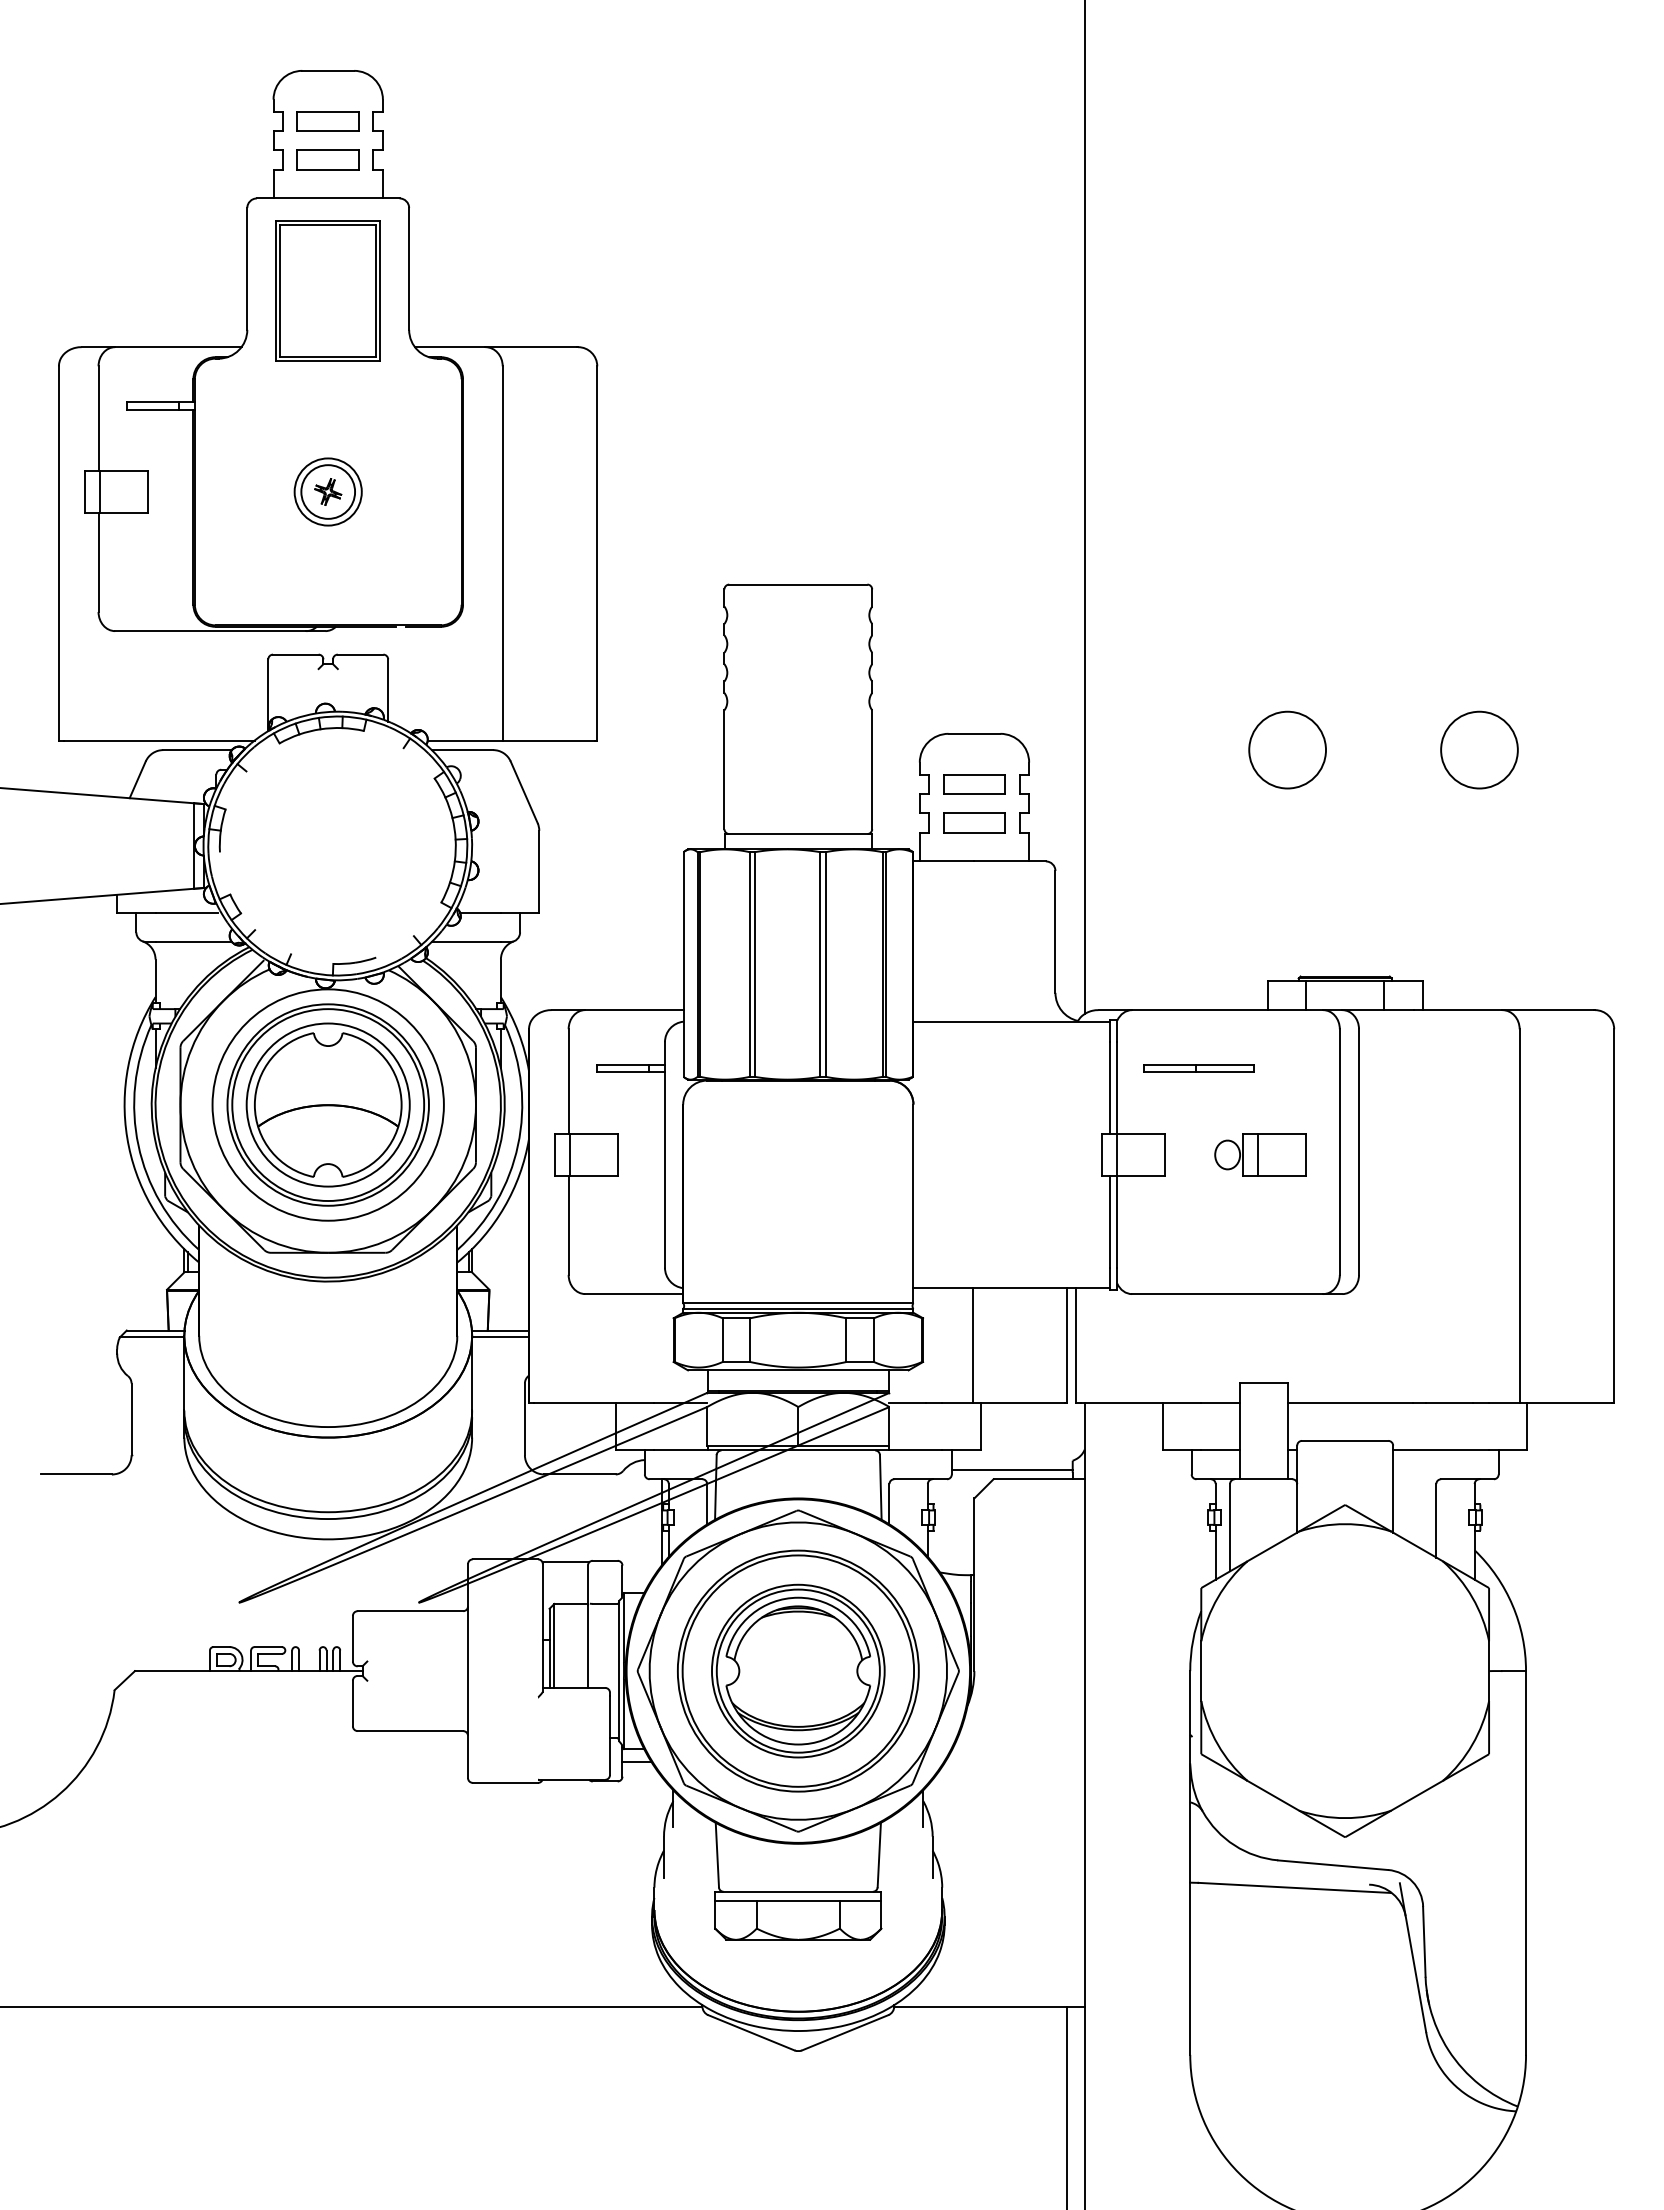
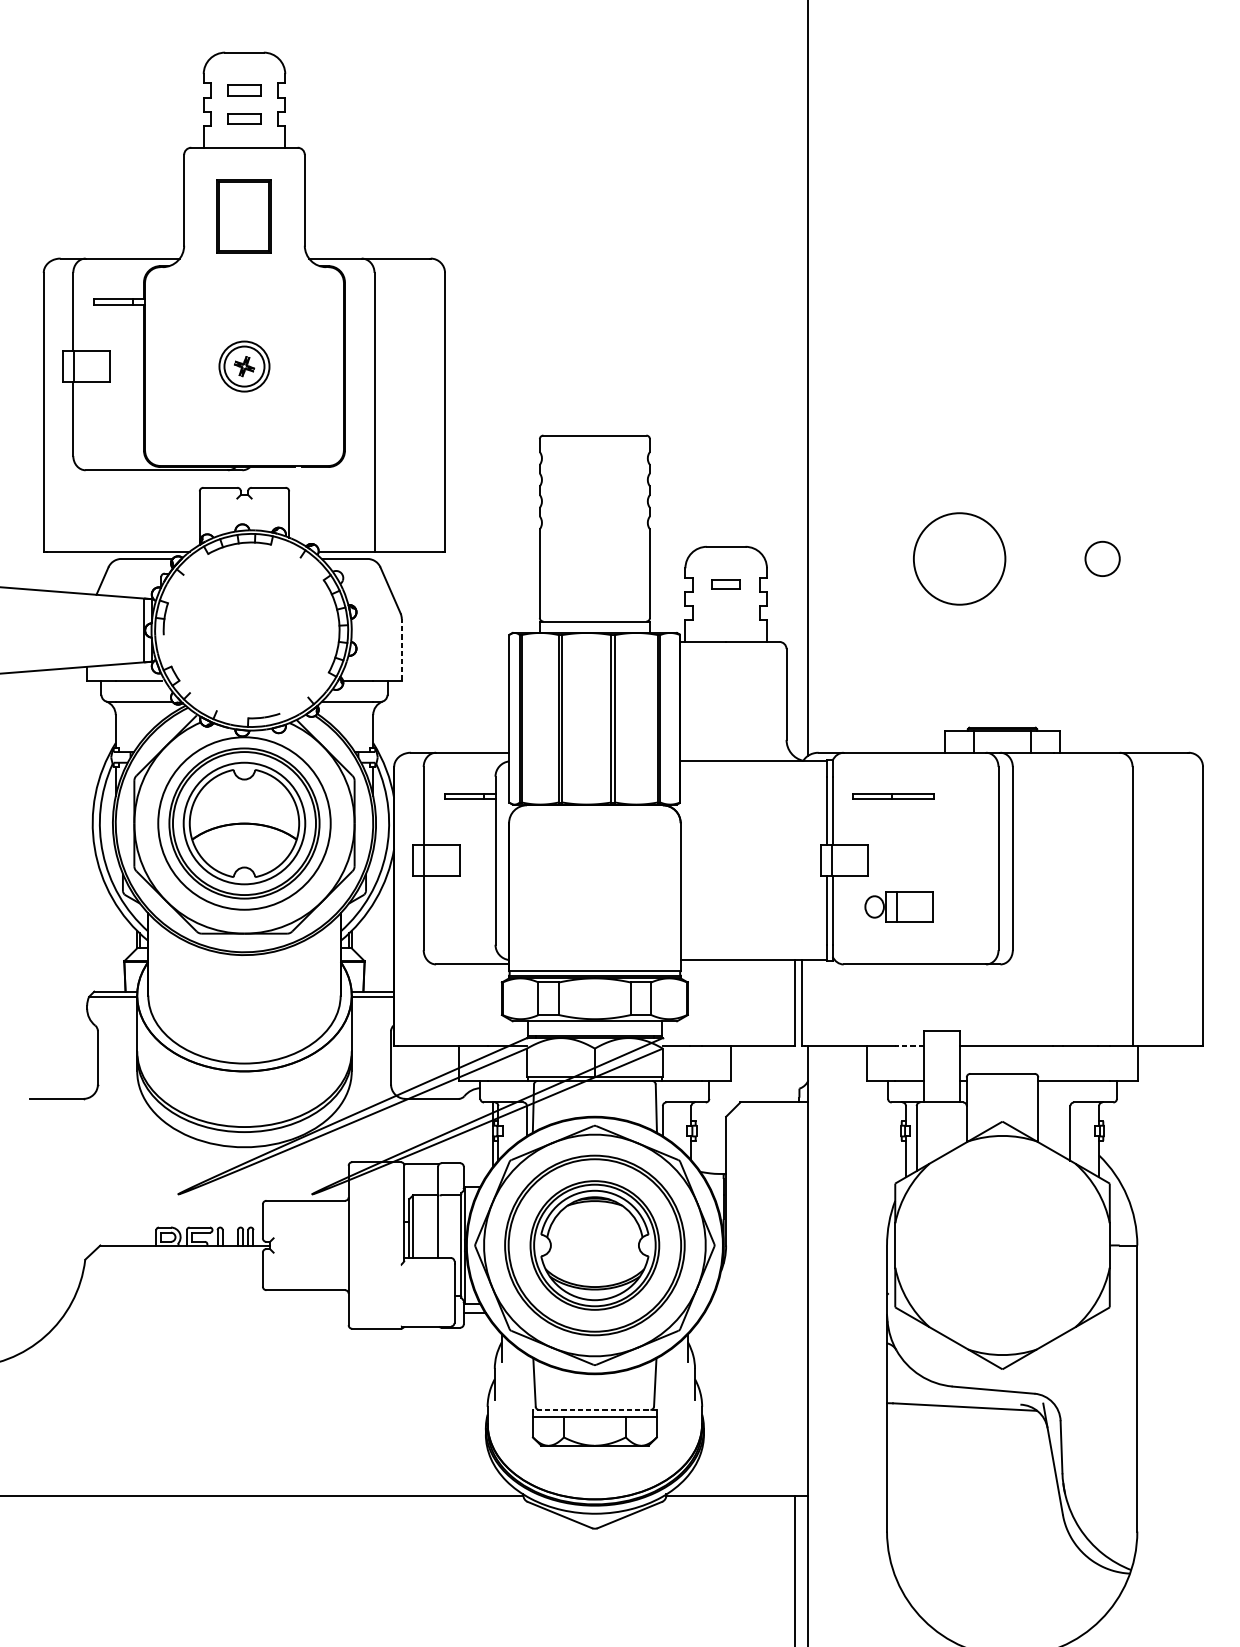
part: (327, 121) -> (243, 90), size x0.7
part: (327, 159) -> (243, 118), size x0.7
part: (327, 290) -> (243, 216), size x0.7
circle: (1287, 749) -> (959, 558), size x1.6
circle: (1479, 749) -> (1102, 558), size x0.6
part: (974, 784) -> (726, 584), size x0.6
part: (974, 822) -> (726, 612), removed
line: (539, 871) -> (401, 649), solid -> dashed
part: (1260, 1154) -> (899, 906), moved
line: (972, 1345) -> (724, 1002), removed
line: (1219, 1403) -> (908, 1046), solid -> dashed
line: (1011, 1470) -> (753, 1095), removed
line: (798, 1891) -> (595, 1409), solid -> dashed

